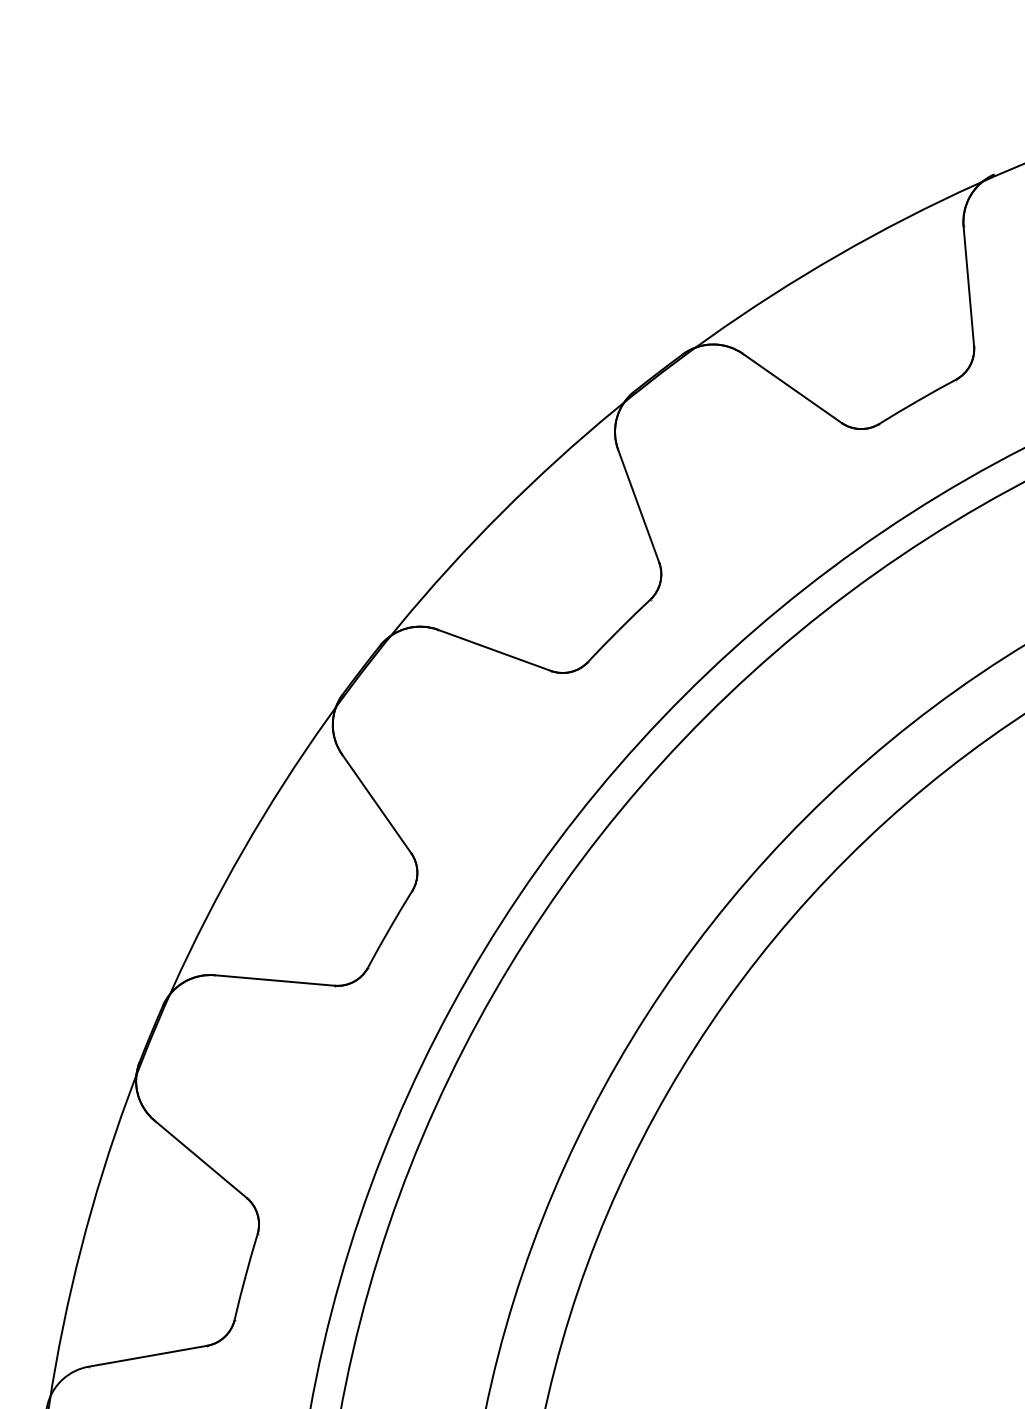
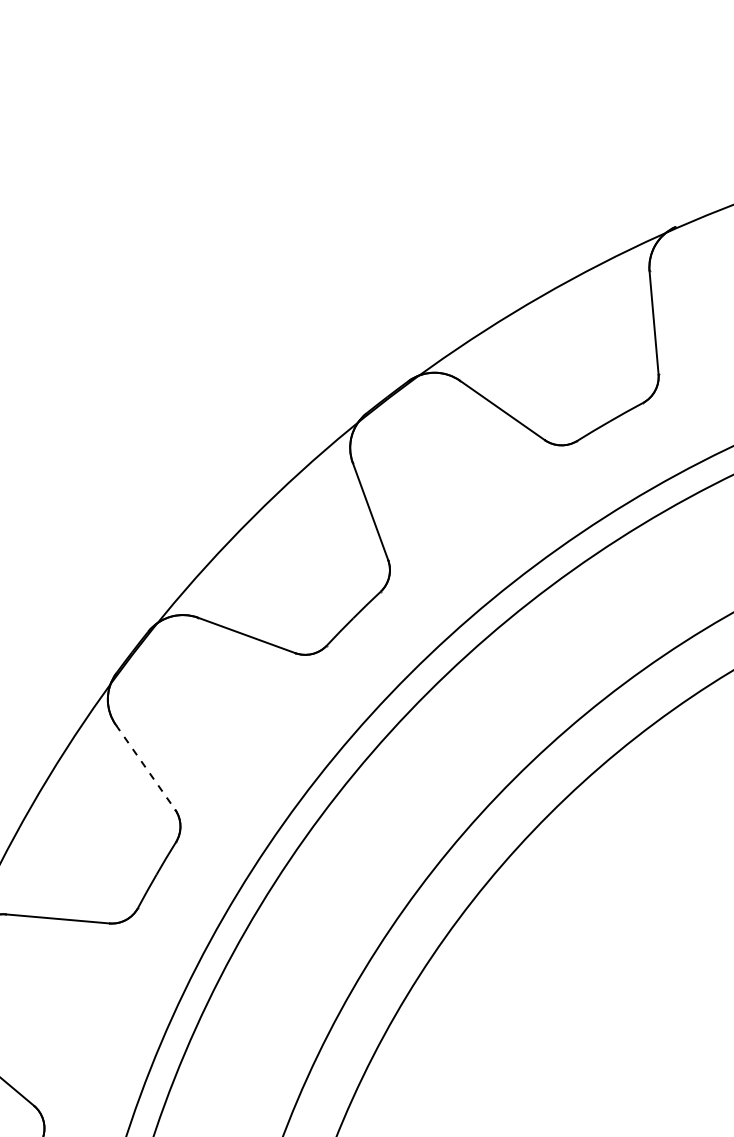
line: (376, 804) -> (145, 767), solid -> dashed

